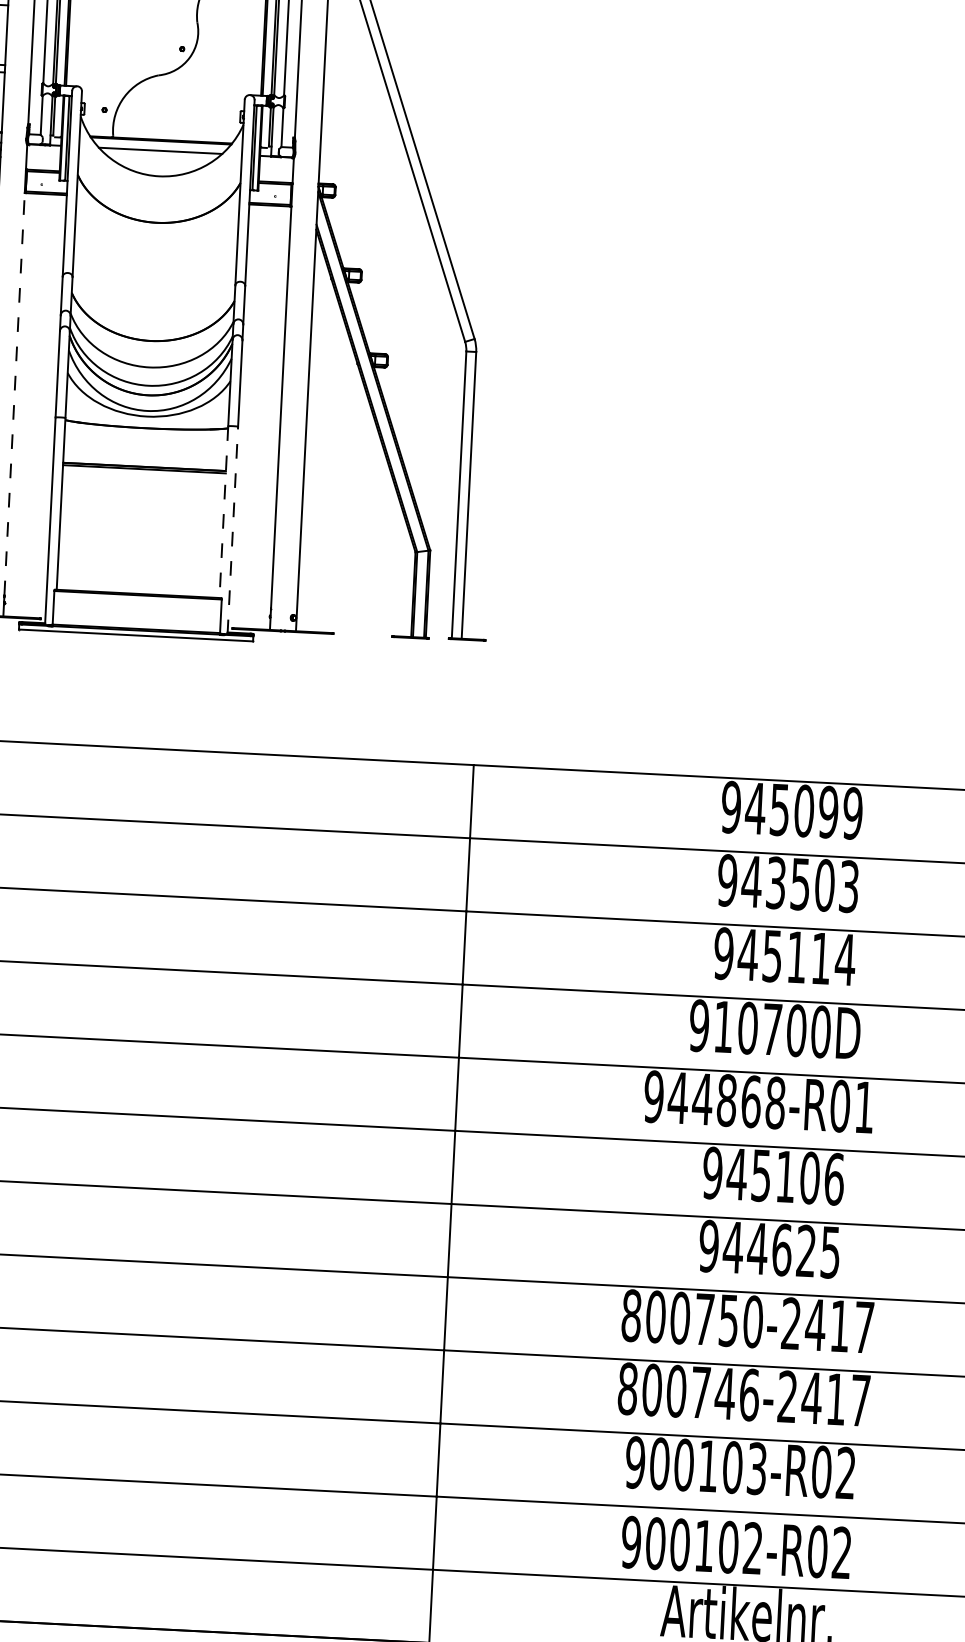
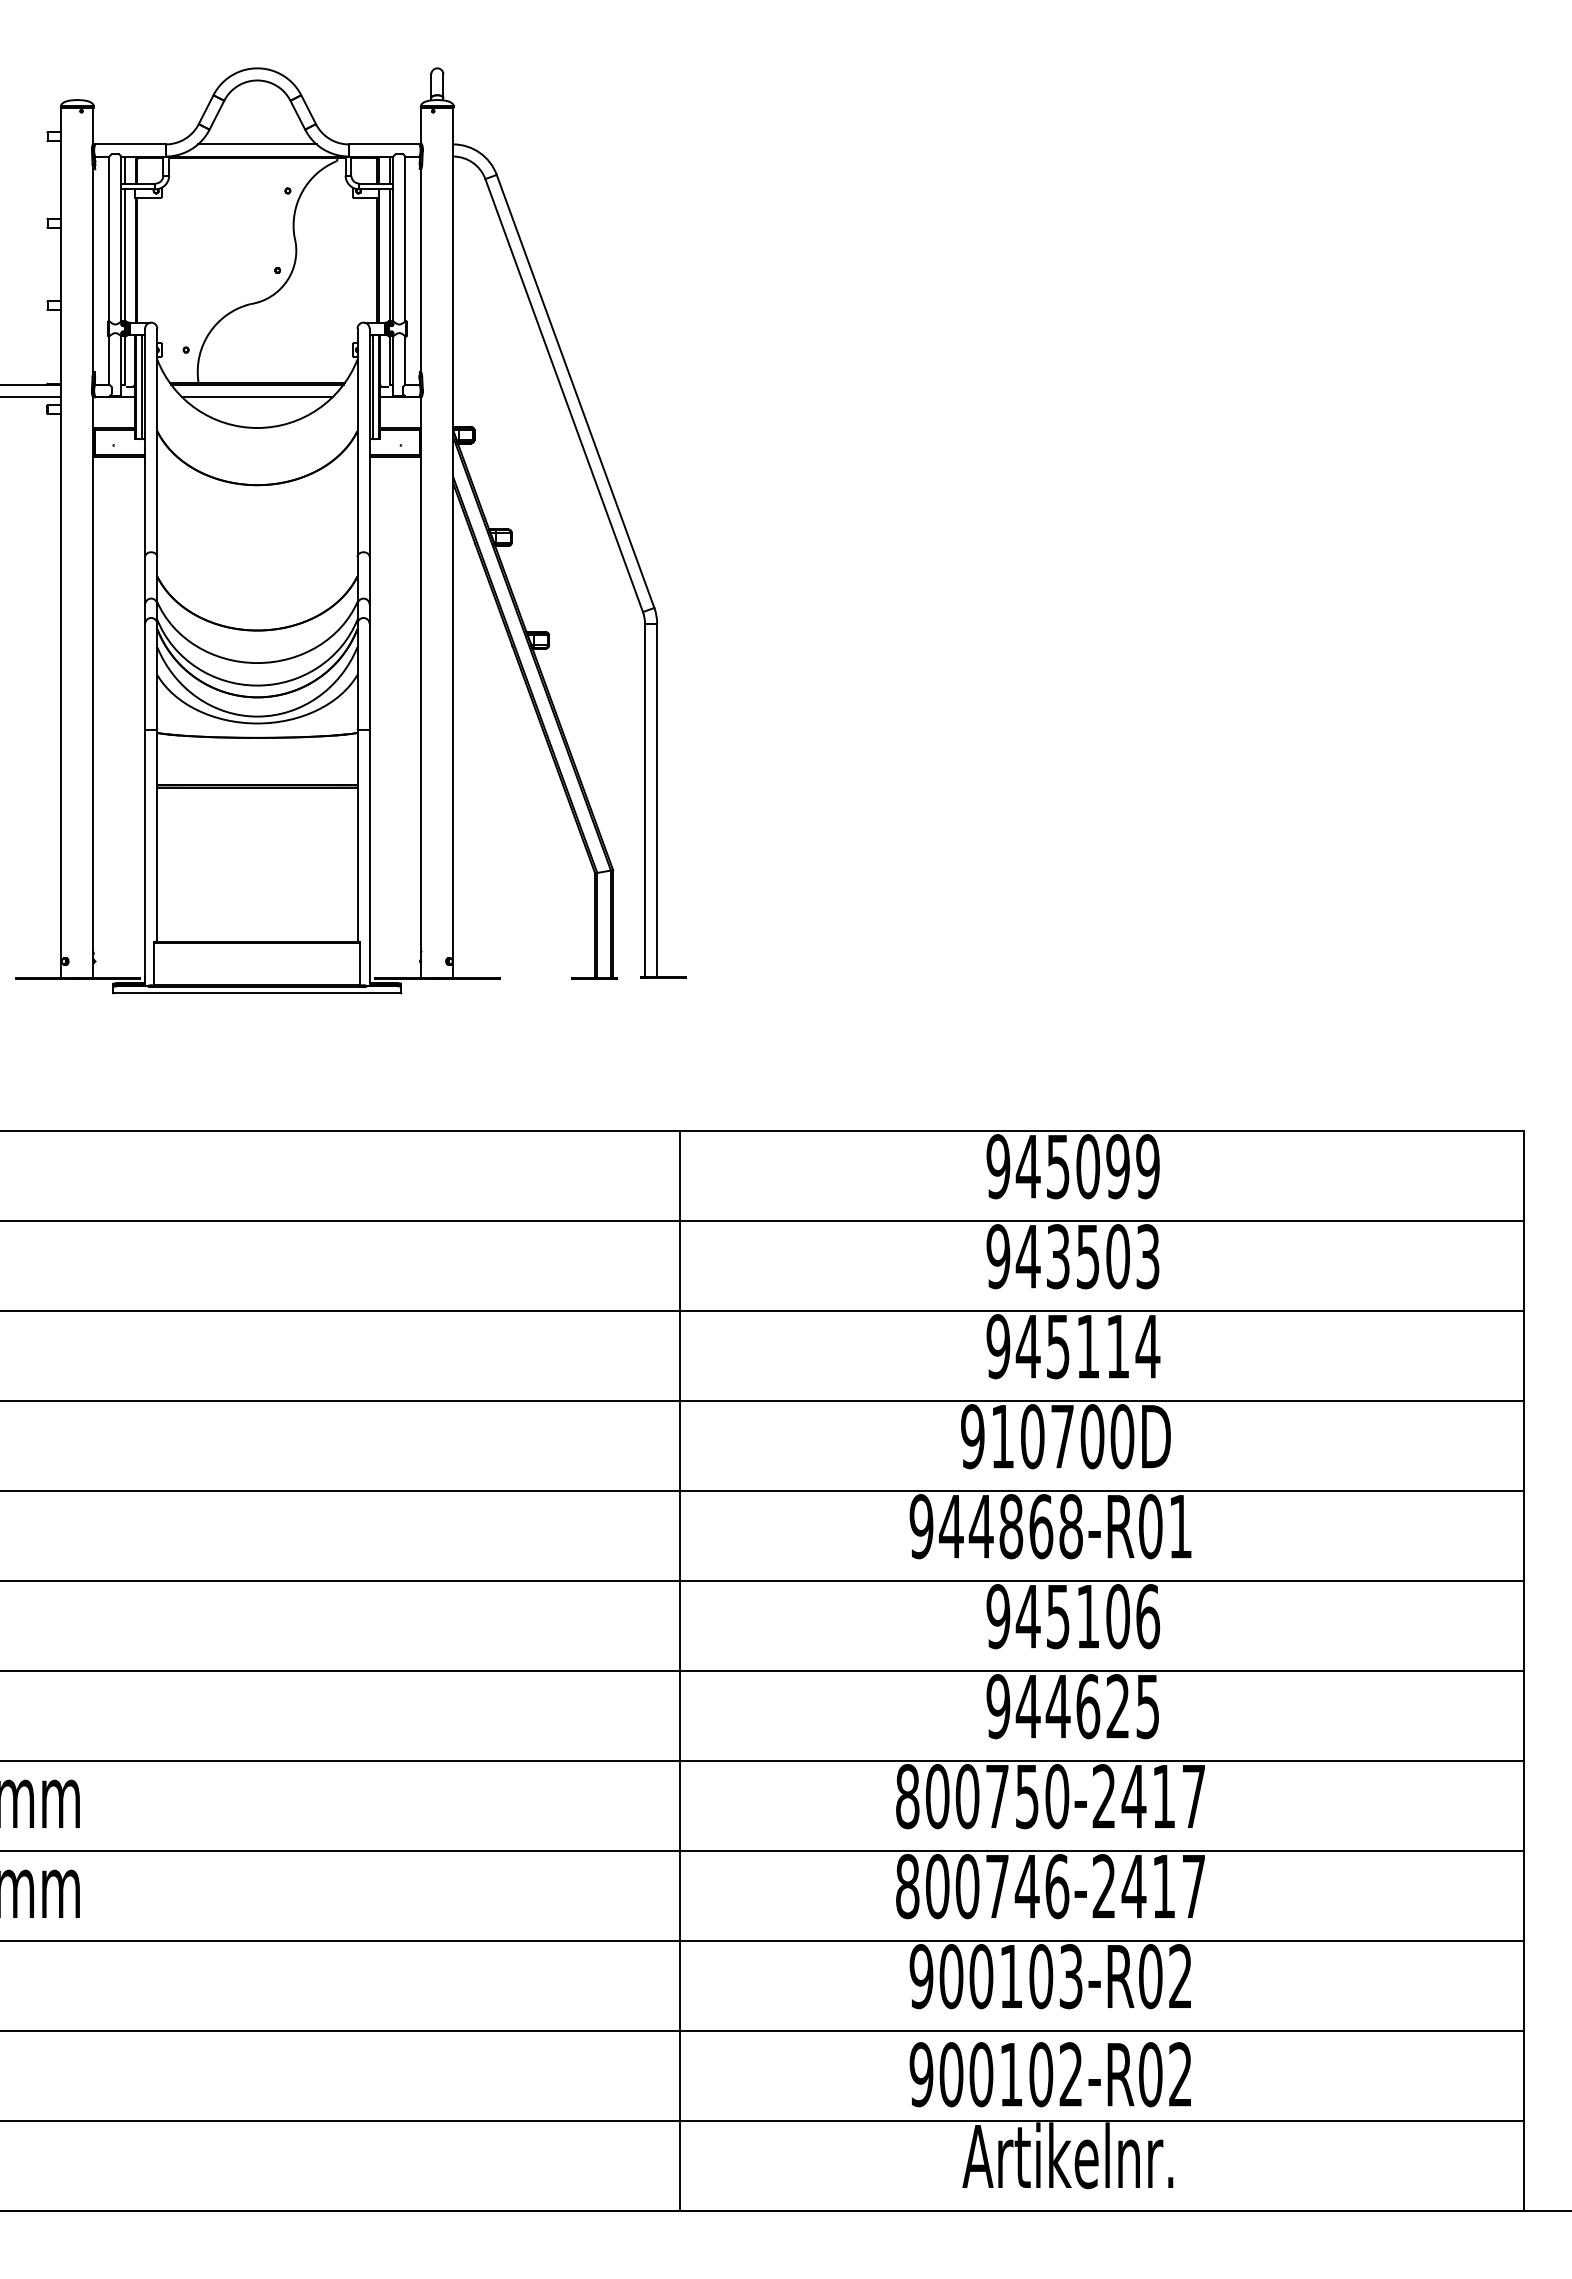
line: (14, 393) -> (93, 703), dashed -> solid
line: (223, 511) -> (357, 835), dashed -> solid
line: (232, 530) -> (369, 857), dashed -> solid

